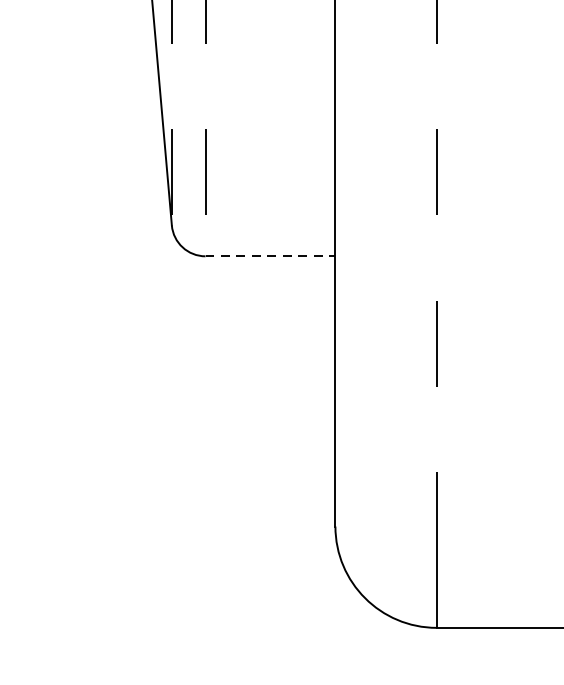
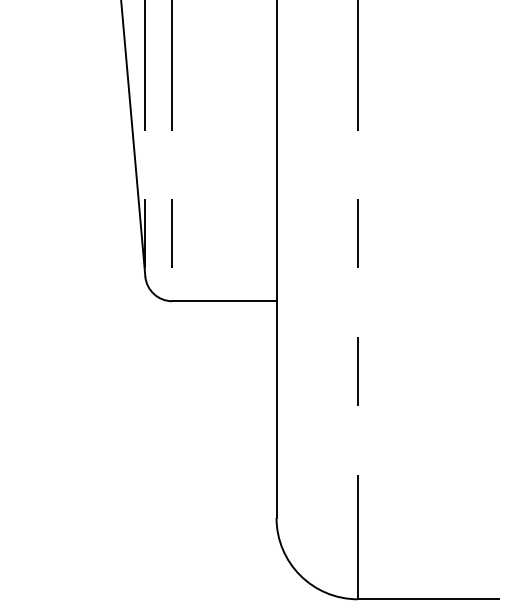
line: (270, 256) -> (224, 301), dashed -> solid

